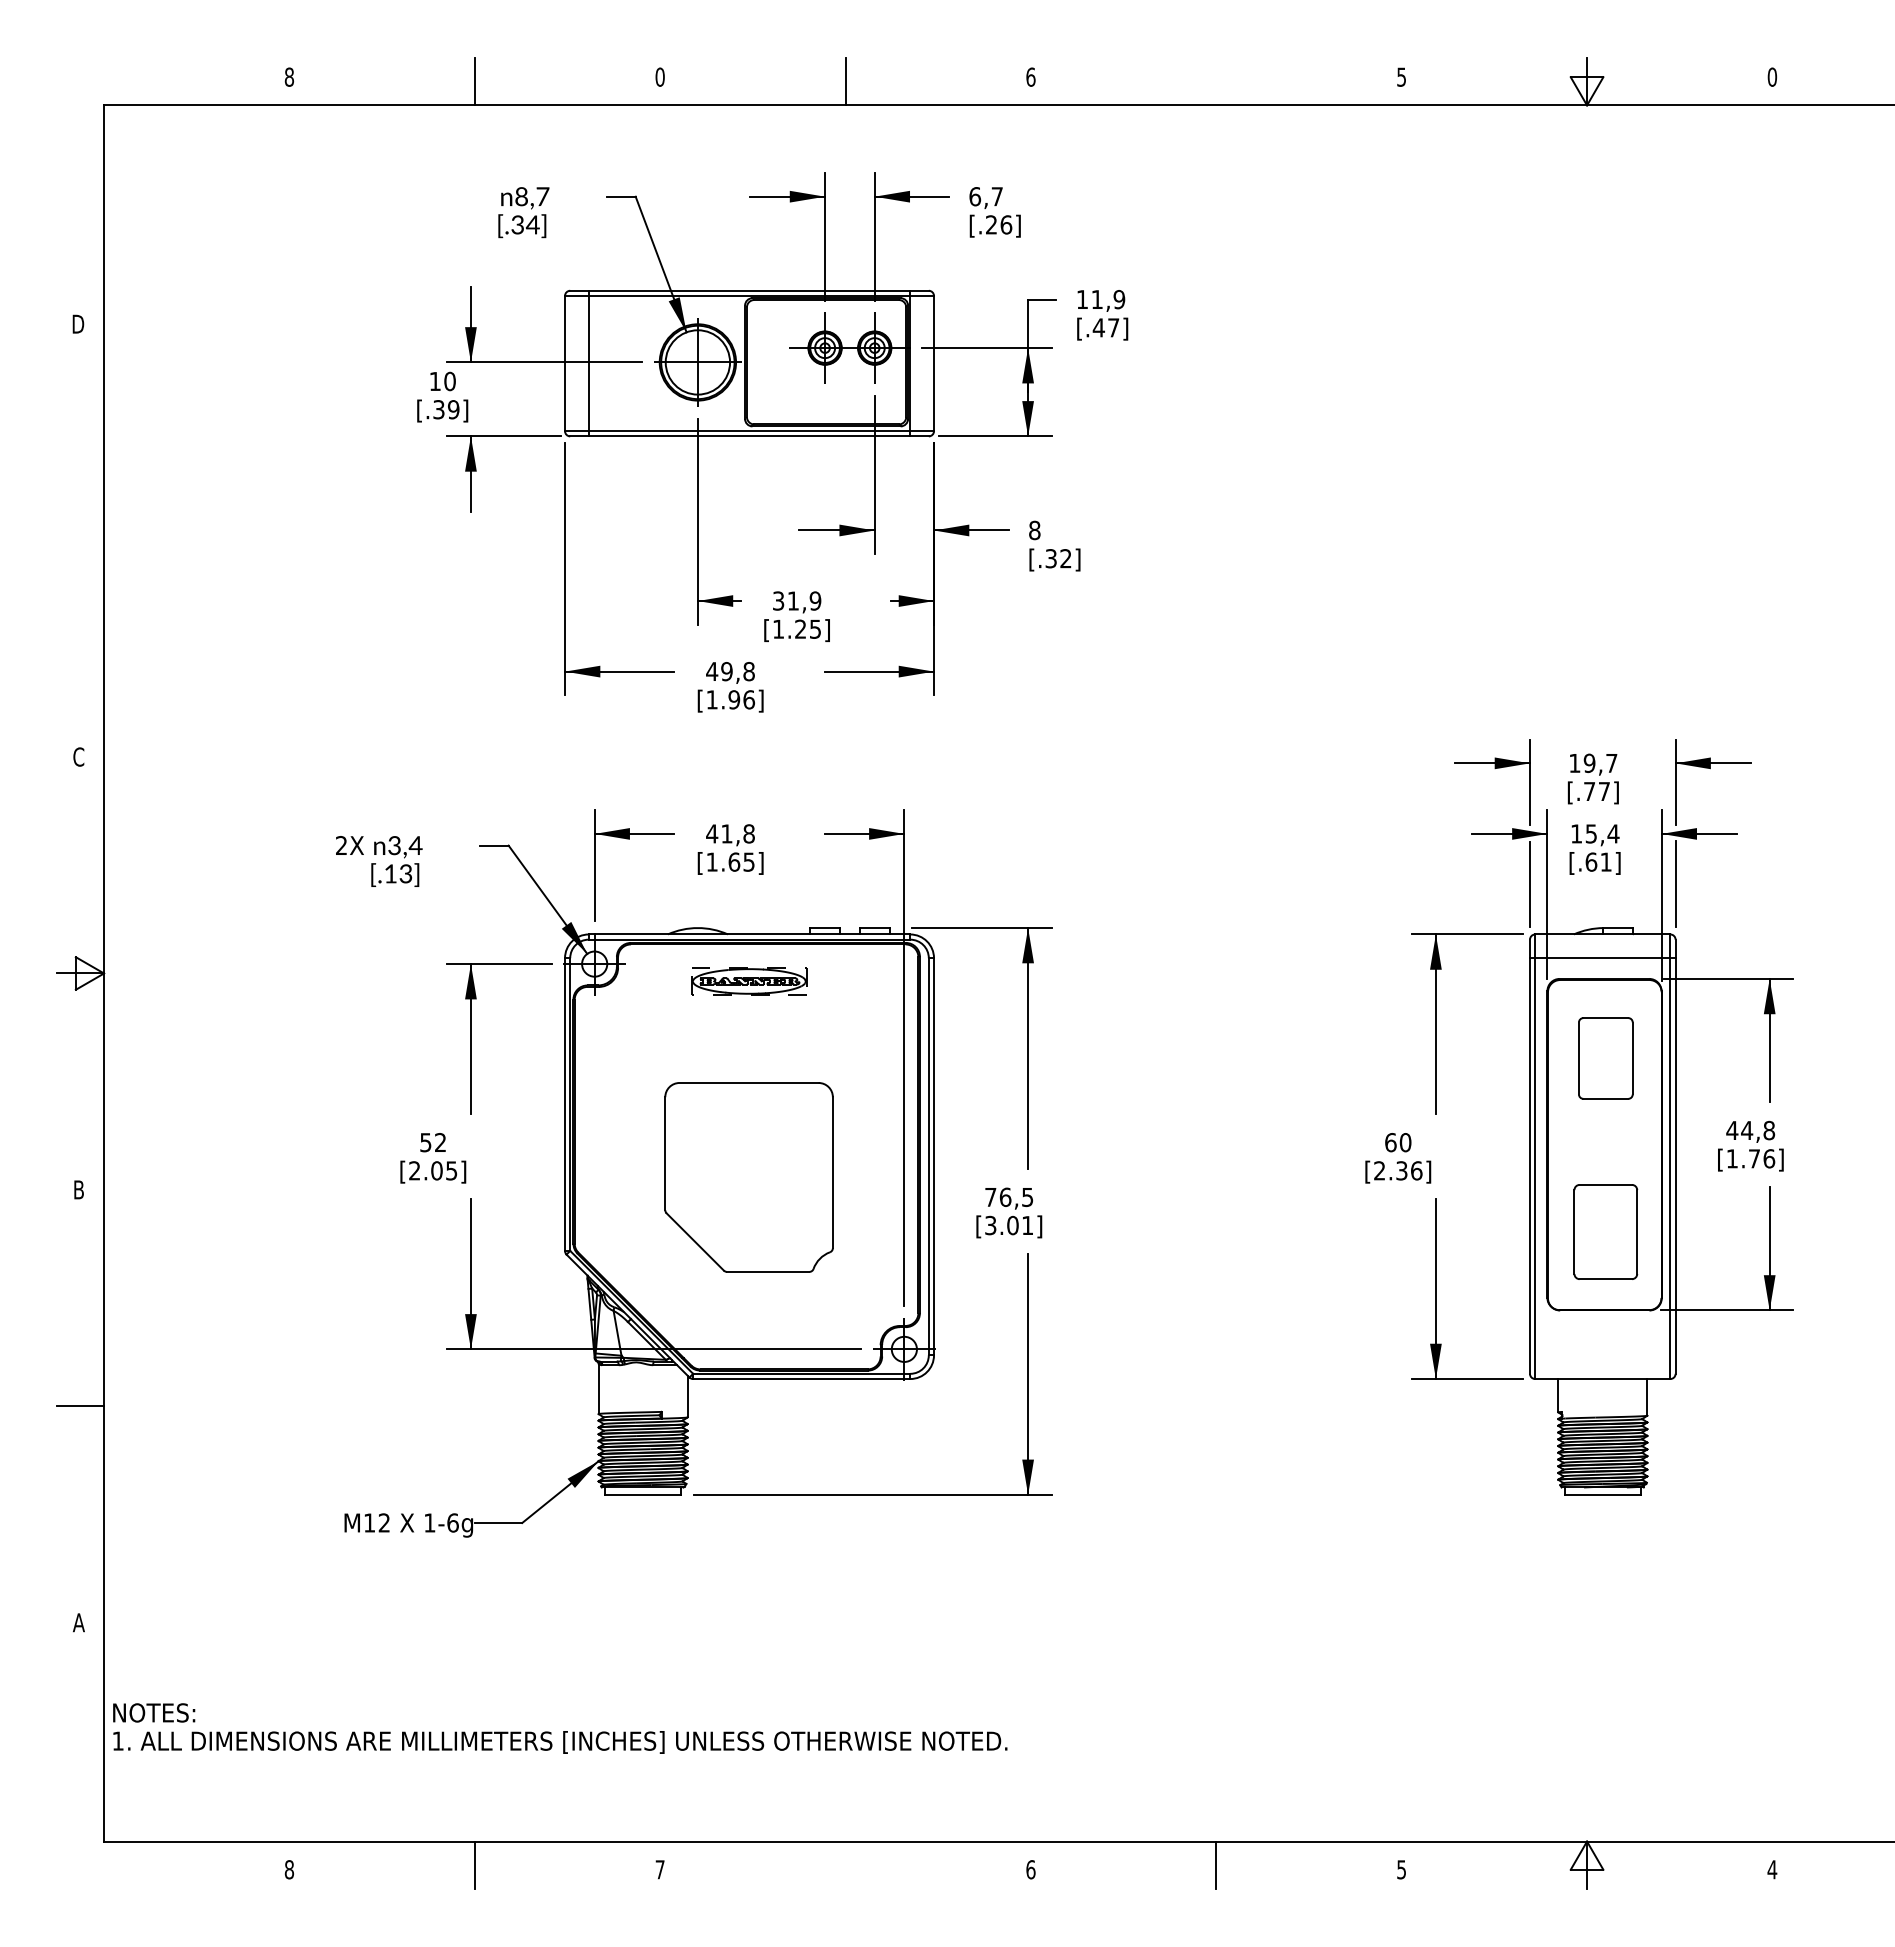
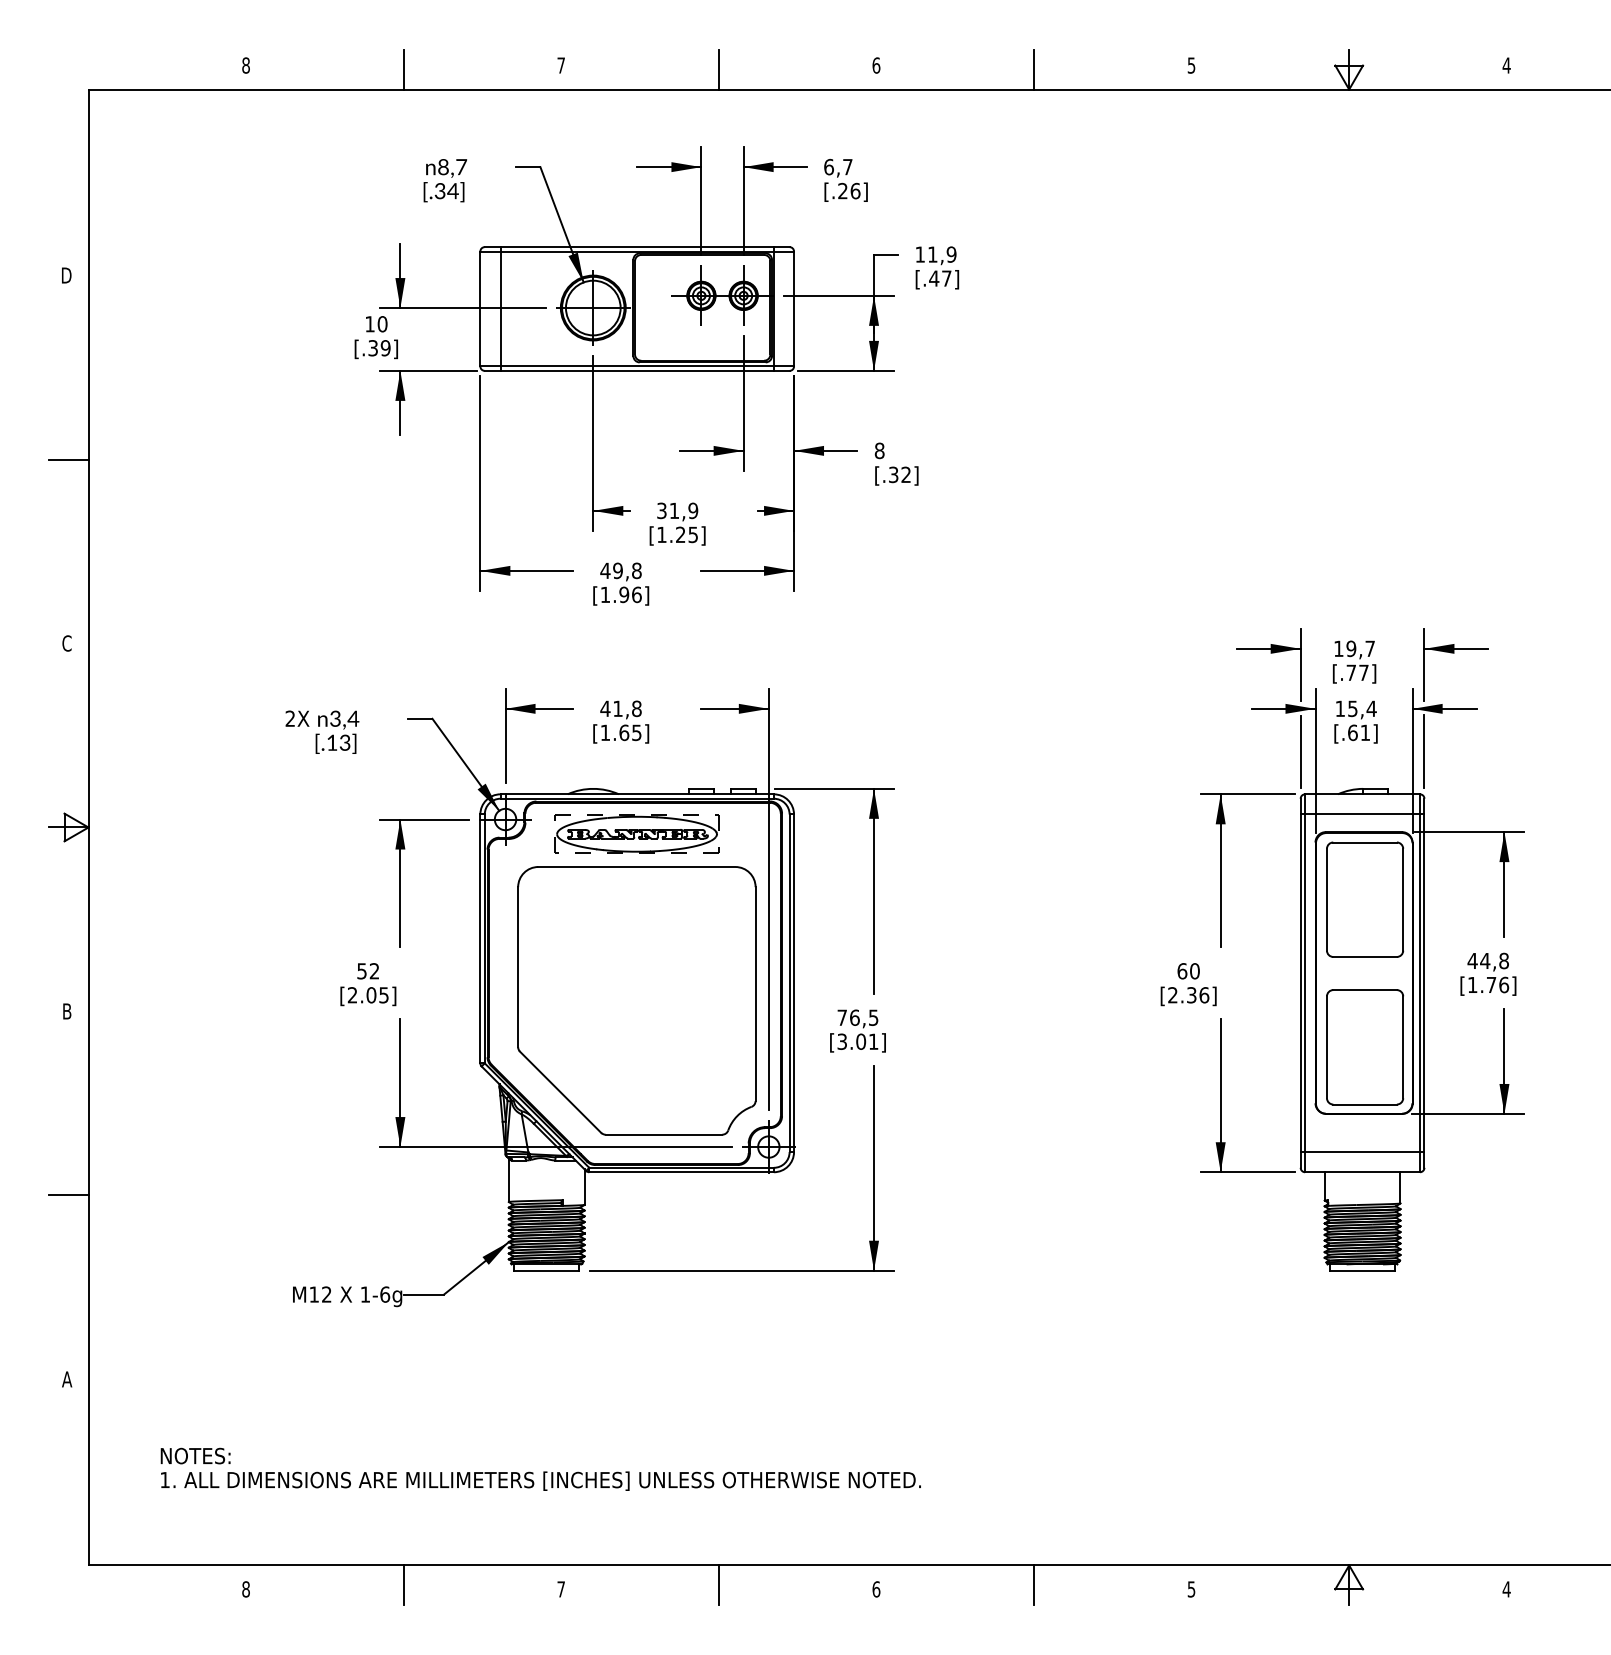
text: (659, 76) -> (560, 64), 0 -> 7
text: (1772, 76) -> (1506, 64), 0 -> 4
line: (1216, 81) -> (1034, 69), added
line: (80, 540) -> (68, 459), added
part: (749, 981) -> (637, 834), size x1.67
part: (1605, 1058) -> (1364, 899), size x1.67
part: (748, 1177) -> (636, 1000), size x1.67
part: (1605, 1231) -> (1364, 1046), size x1.43
line: (1602, 1355) -> (1362, 1152), added
text: (560, 1728) -> (541, 1469), moved
line: (845, 1864) -> (718, 1584), added

